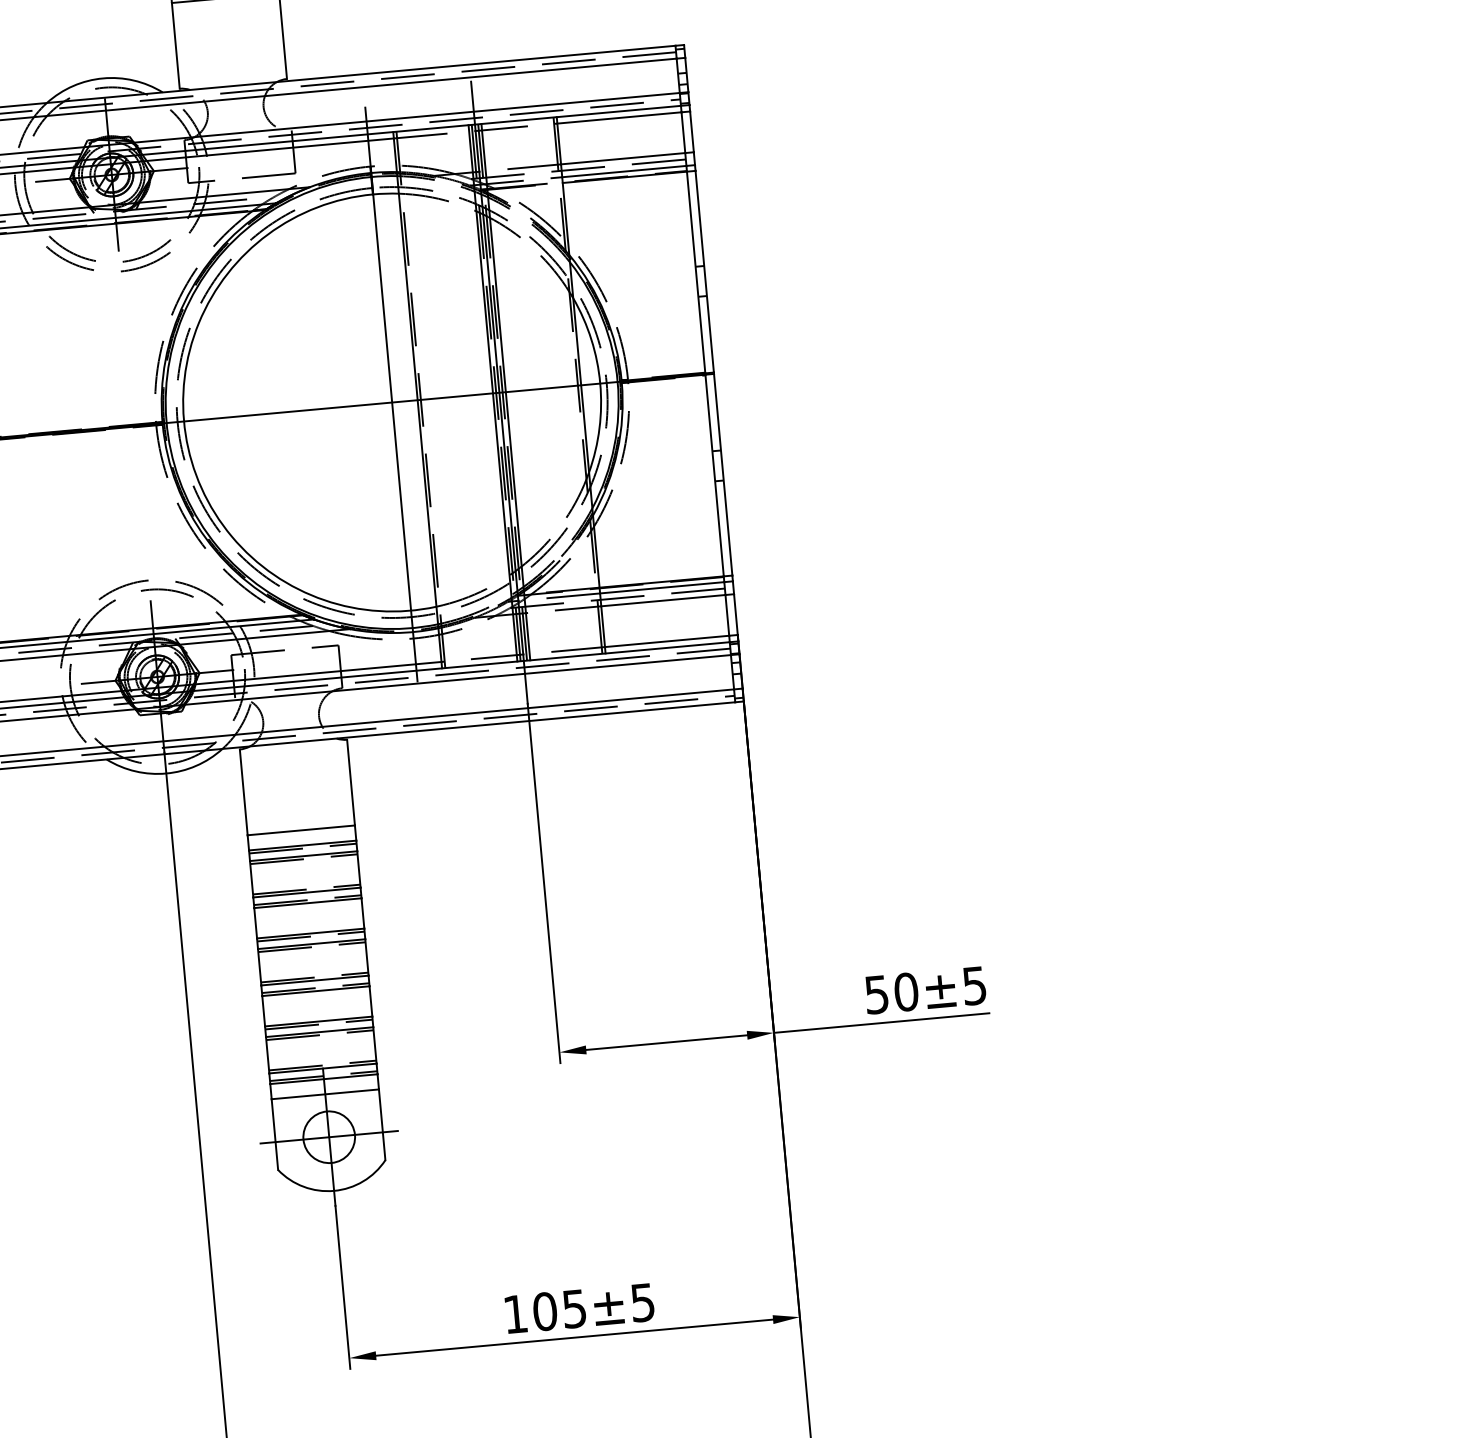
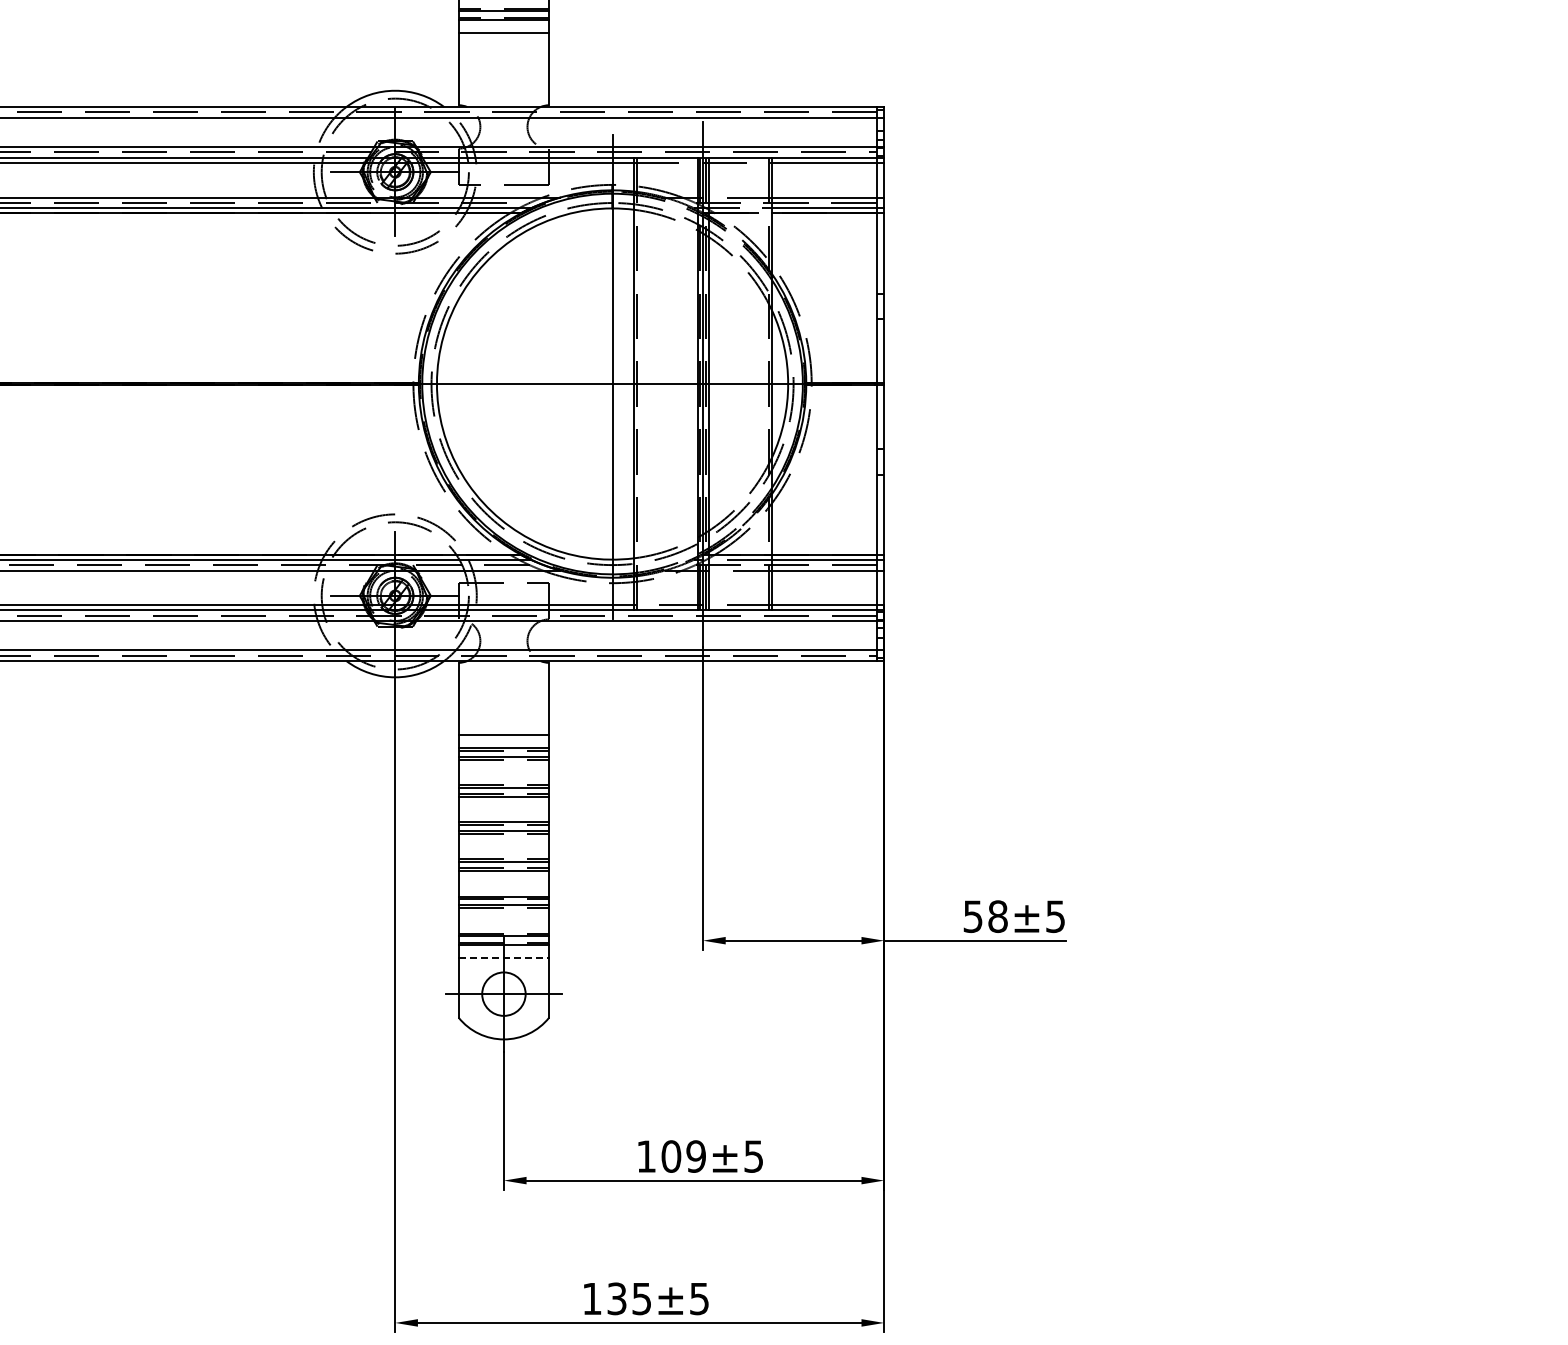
text: (905, 991) -> (997, 916), 50 -> 58
line: (325, 1093) -> (504, 957), solid -> dashed
text: (573, 1308) -> (695, 1156), 105 -> 109

